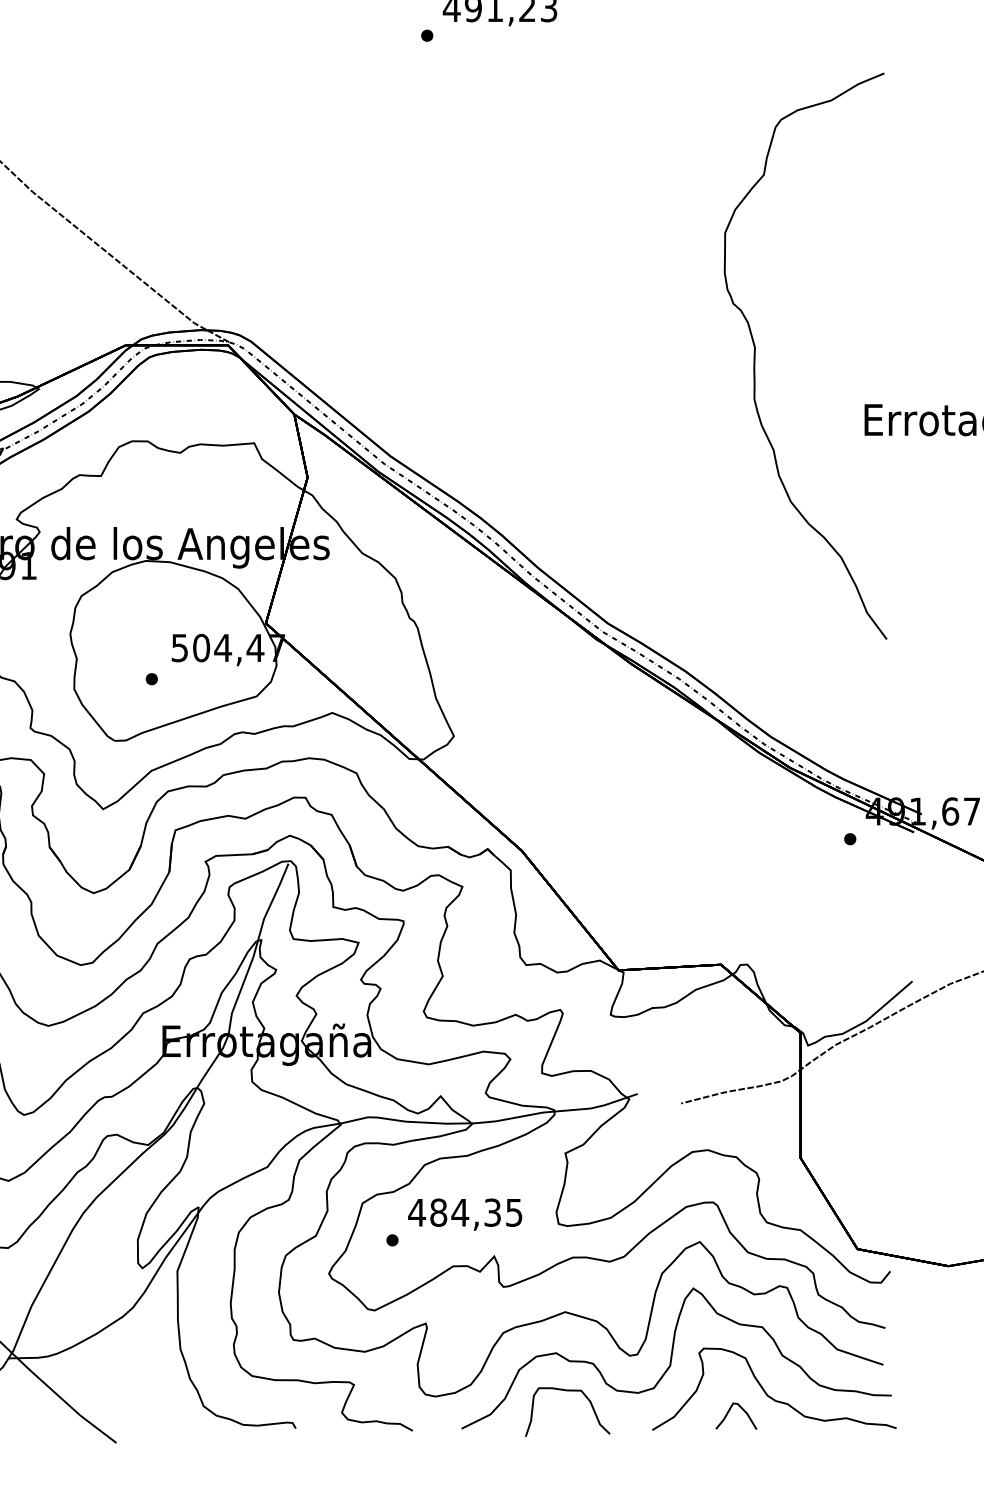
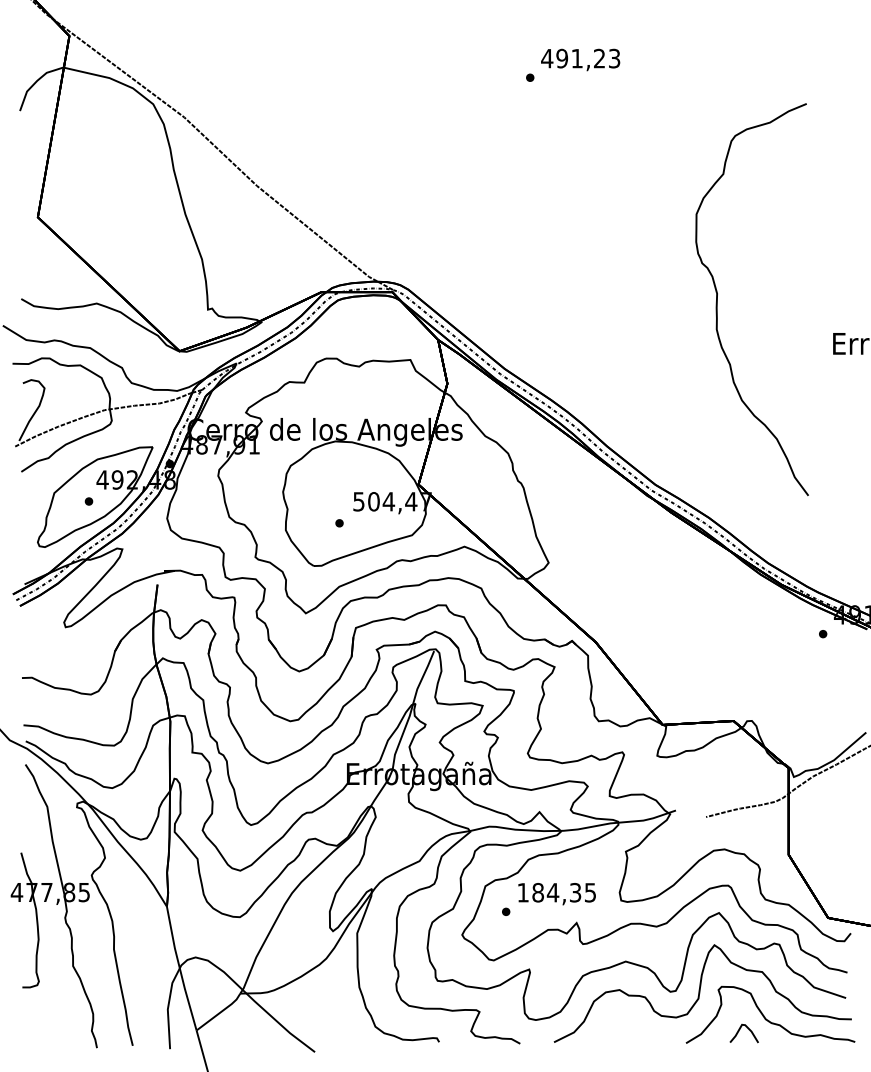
curve: (755, 355) -> (717, 299), moved
text: (417, 1212) -> (523, 892), 484,35 -> 184,35
curve: (567, 1391) -> (627, 1016), removed

